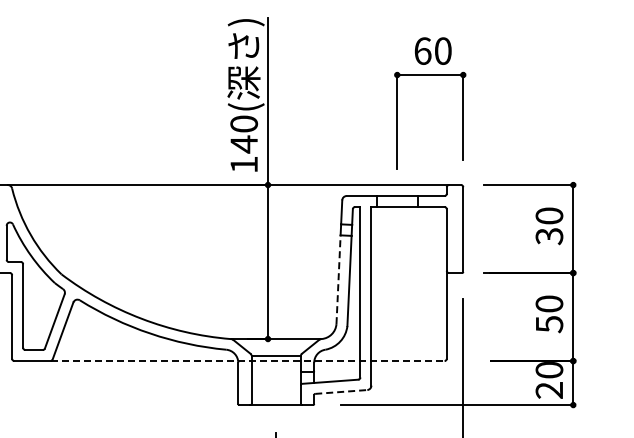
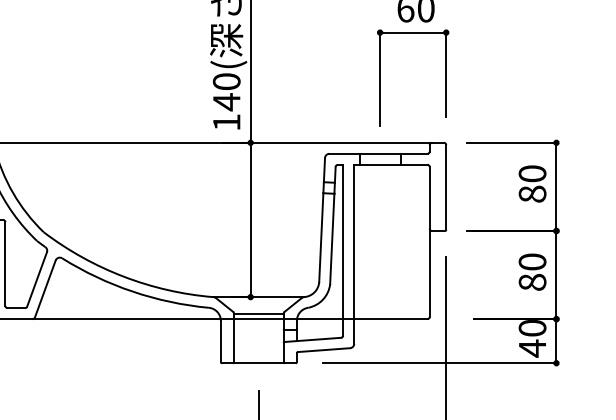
text: (549, 236) -> (532, 194), 30 -> 80
line: (338, 279) -> (321, 237), dashed -> solid
text: (549, 324) -> (532, 282), 50 -> 80
line: (248, 361) -> (231, 319), dashed -> solid
text: (548, 390) -> (531, 348), 20 -> 40
line: (341, 391) -> (324, 349), dashed -> solid

